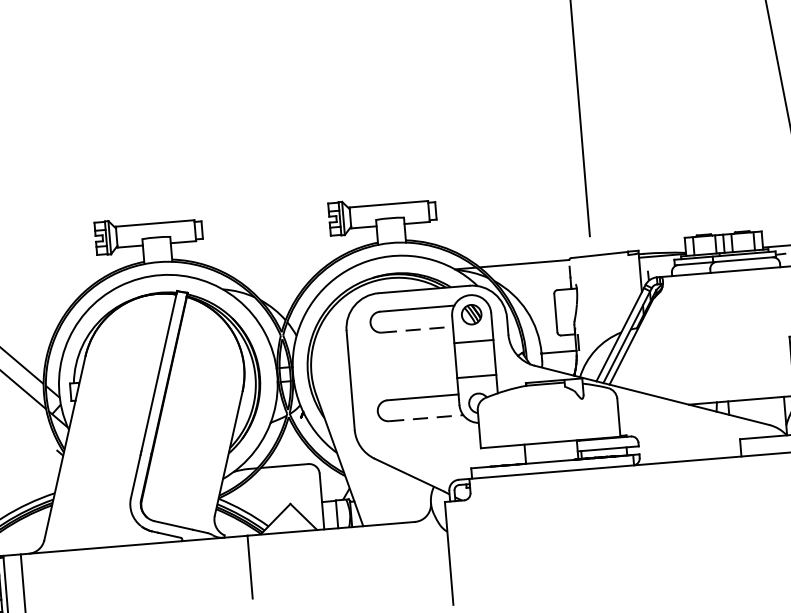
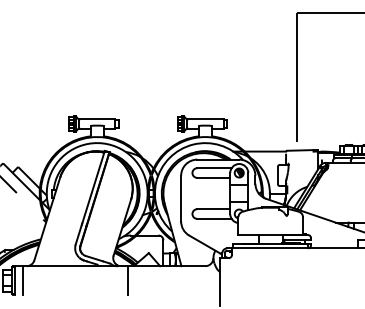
line: (418, 328) -> (214, 177), dashed -> solid
line: (426, 417) -> (214, 218), dashed -> solid

